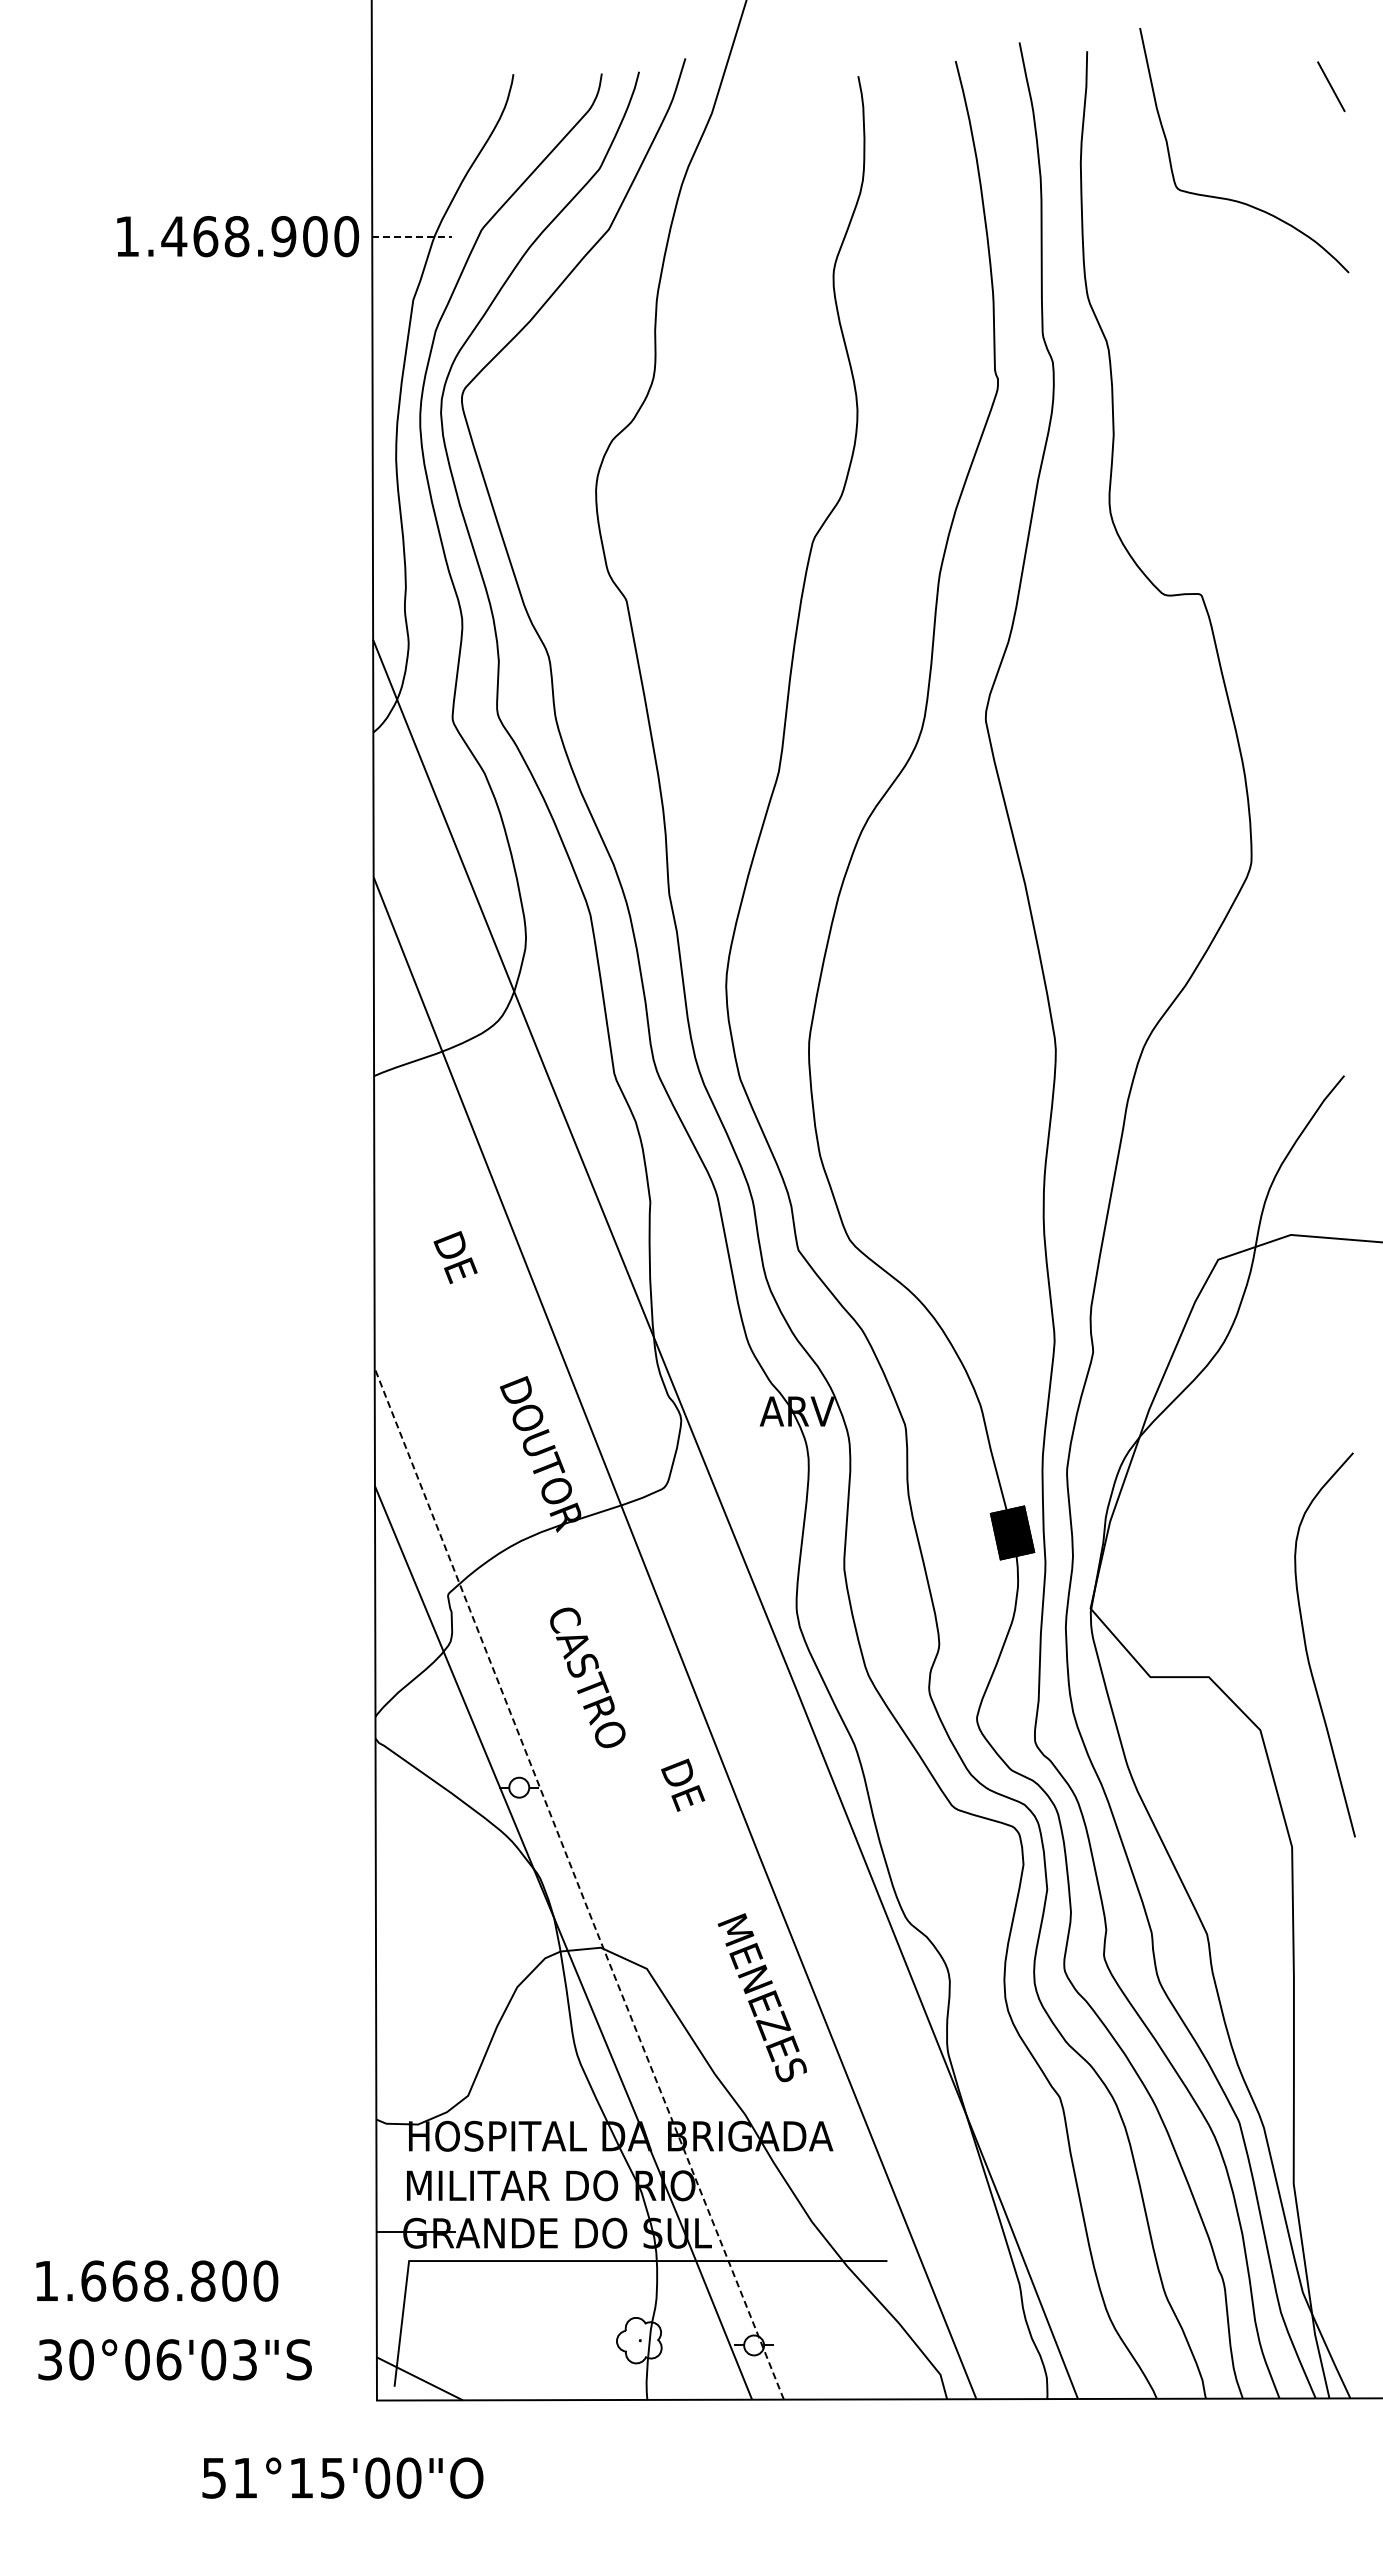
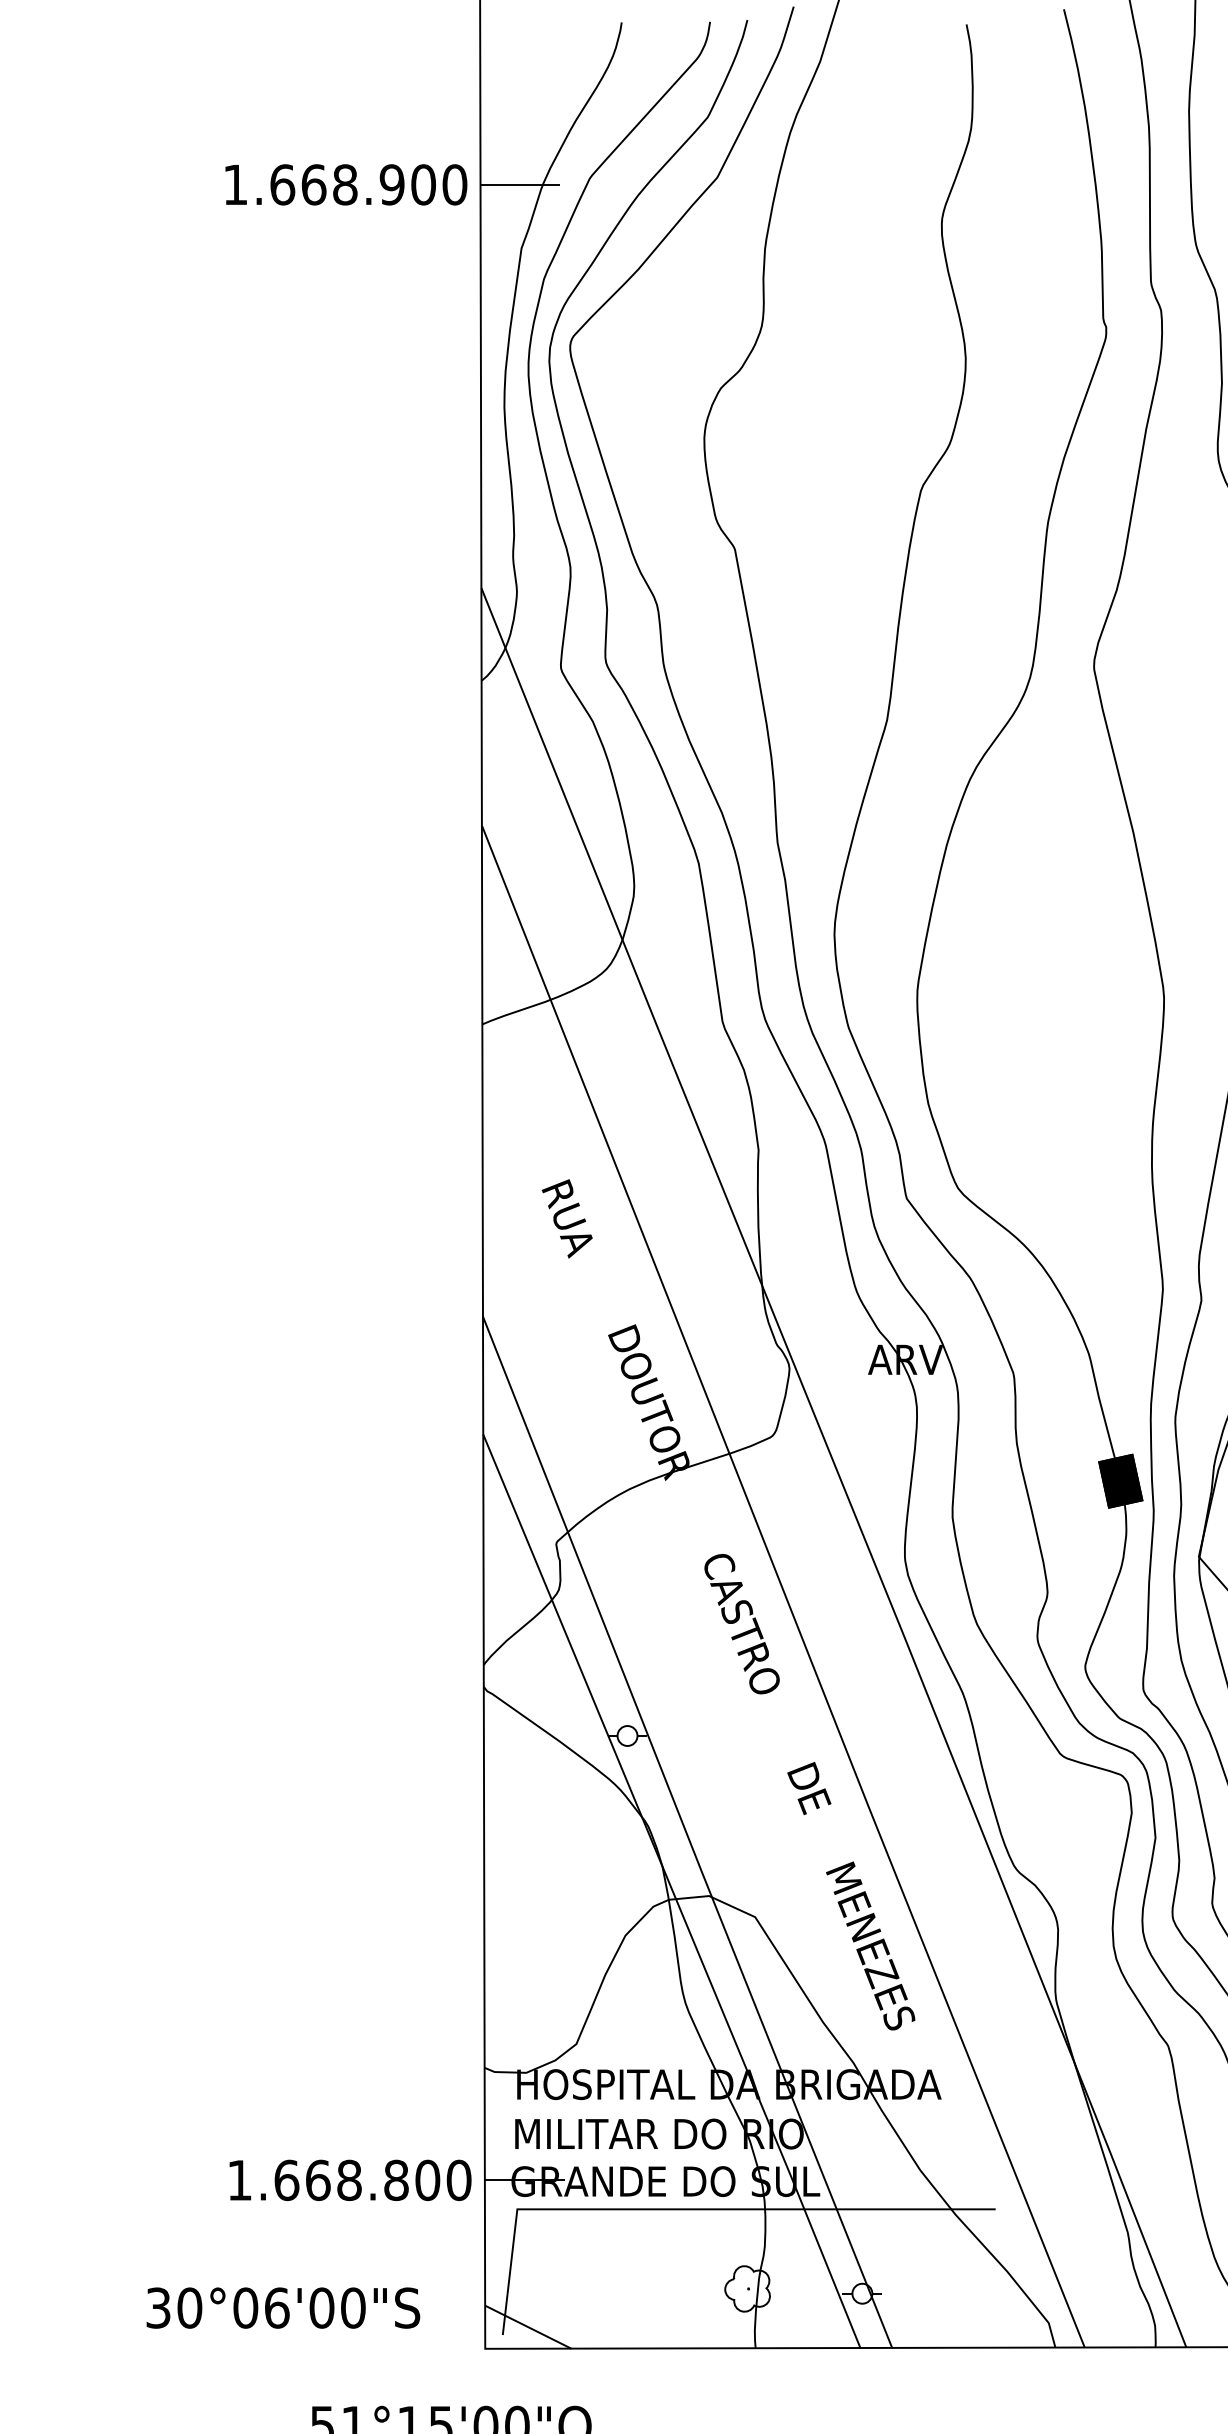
text: (174, 236) -> (282, 184), 1.468.900 -> 1.668.900
line: (412, 236) -> (520, 184), dashed -> solid
text: (459, 1274) -> (567, 1222), DE -> RUA
text: (587, 1677) -> (741, 1623), moved
text: (683, 1784) -> (809, 1787), moved
line: (578, 1884) -> (686, 1832), dashed -> solid
text: (157, 2280) -> (350, 2179), moved
text: (244, 2359) -> (352, 2307), 30°06'03"S -> 30°06'00"S

